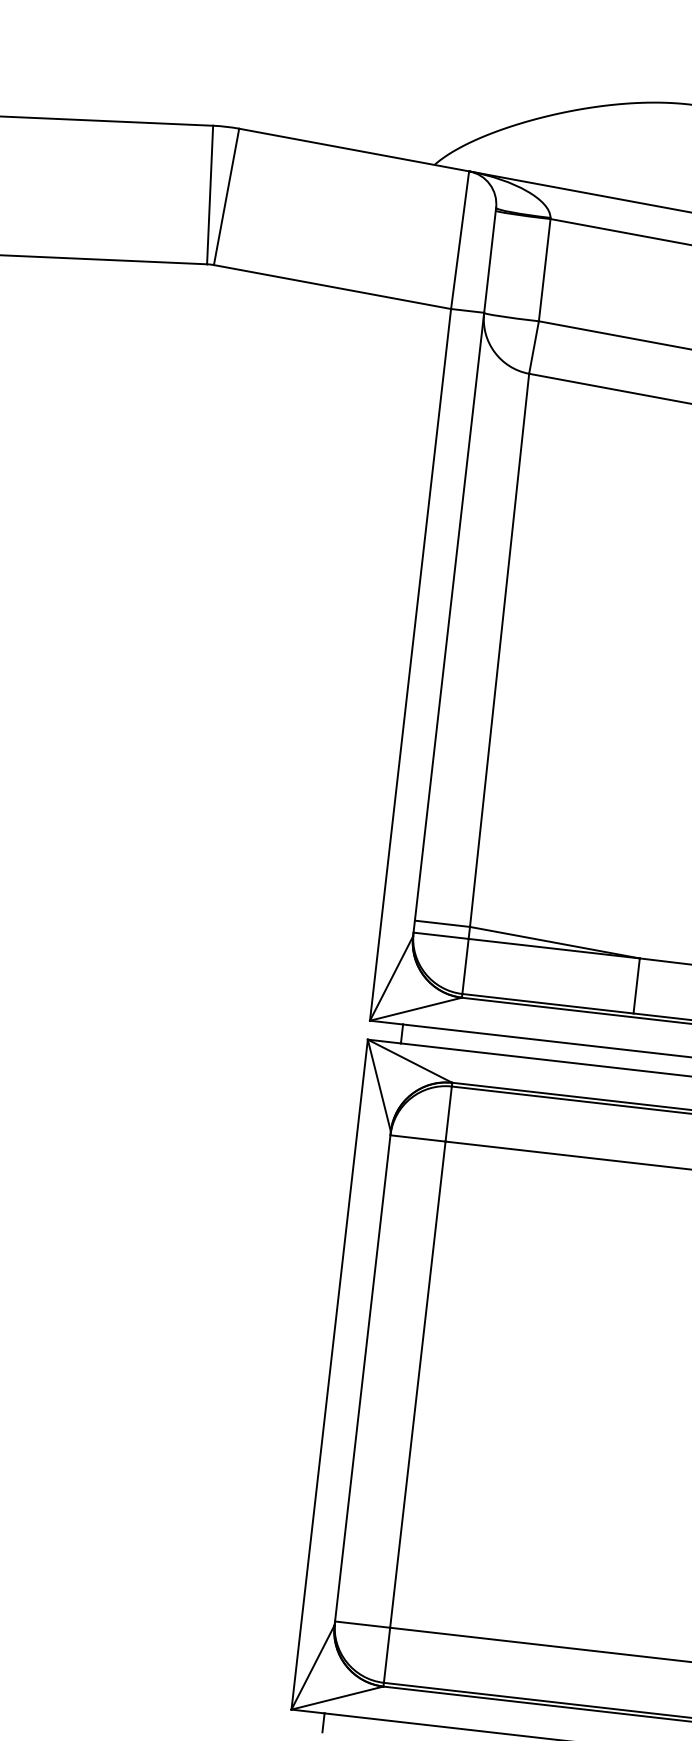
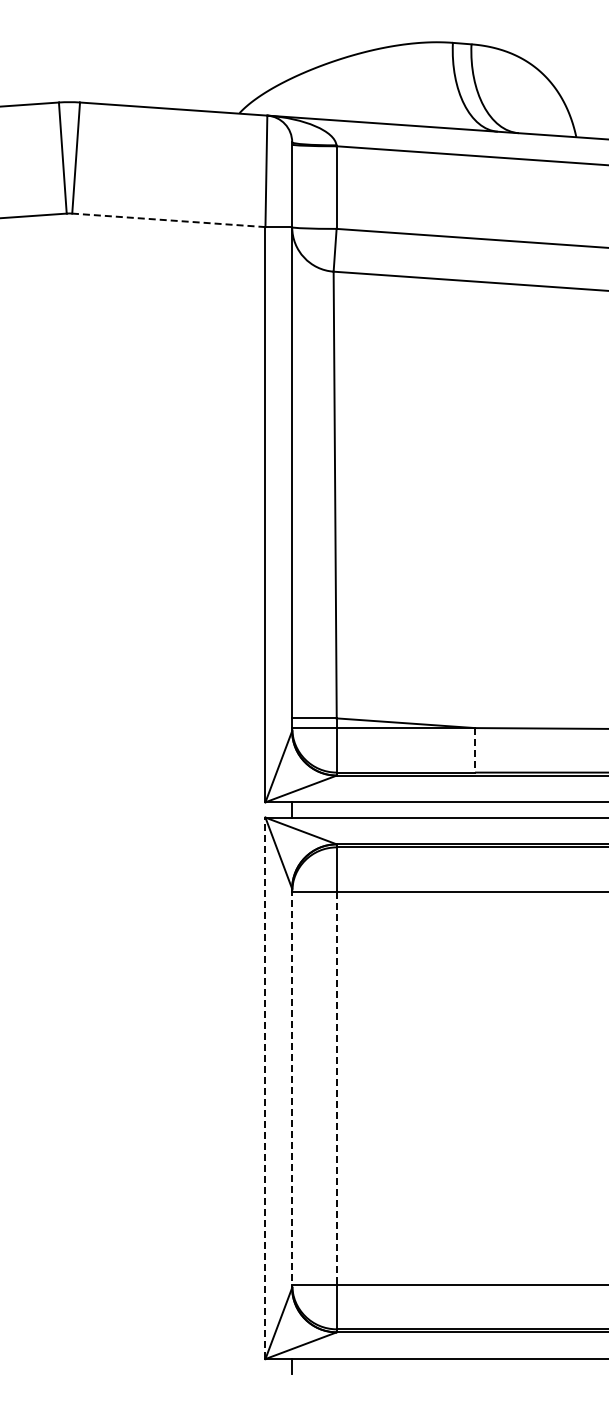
line: (332, 287) -> (168, 220), solid -> dashed
line: (637, 986) -> (475, 750), solid -> dashed
line: (329, 1374) -> (265, 1088), solid -> dashed
line: (363, 1378) -> (292, 1088), solid -> dashed
line: (417, 1384) -> (336, 1088), solid -> dashed

